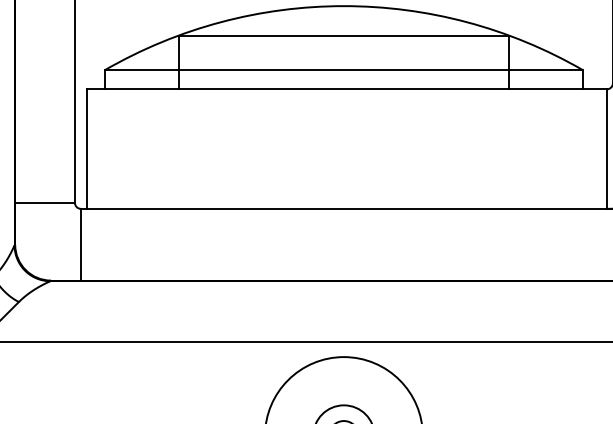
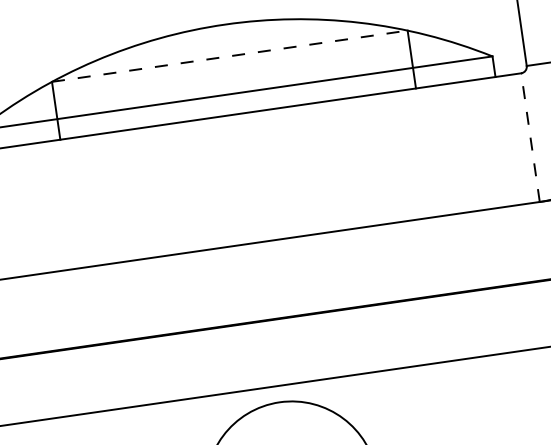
line: (344, 35) -> (230, 56), solid -> dashed
line: (606, 149) -> (530, 138), solid -> dashed

